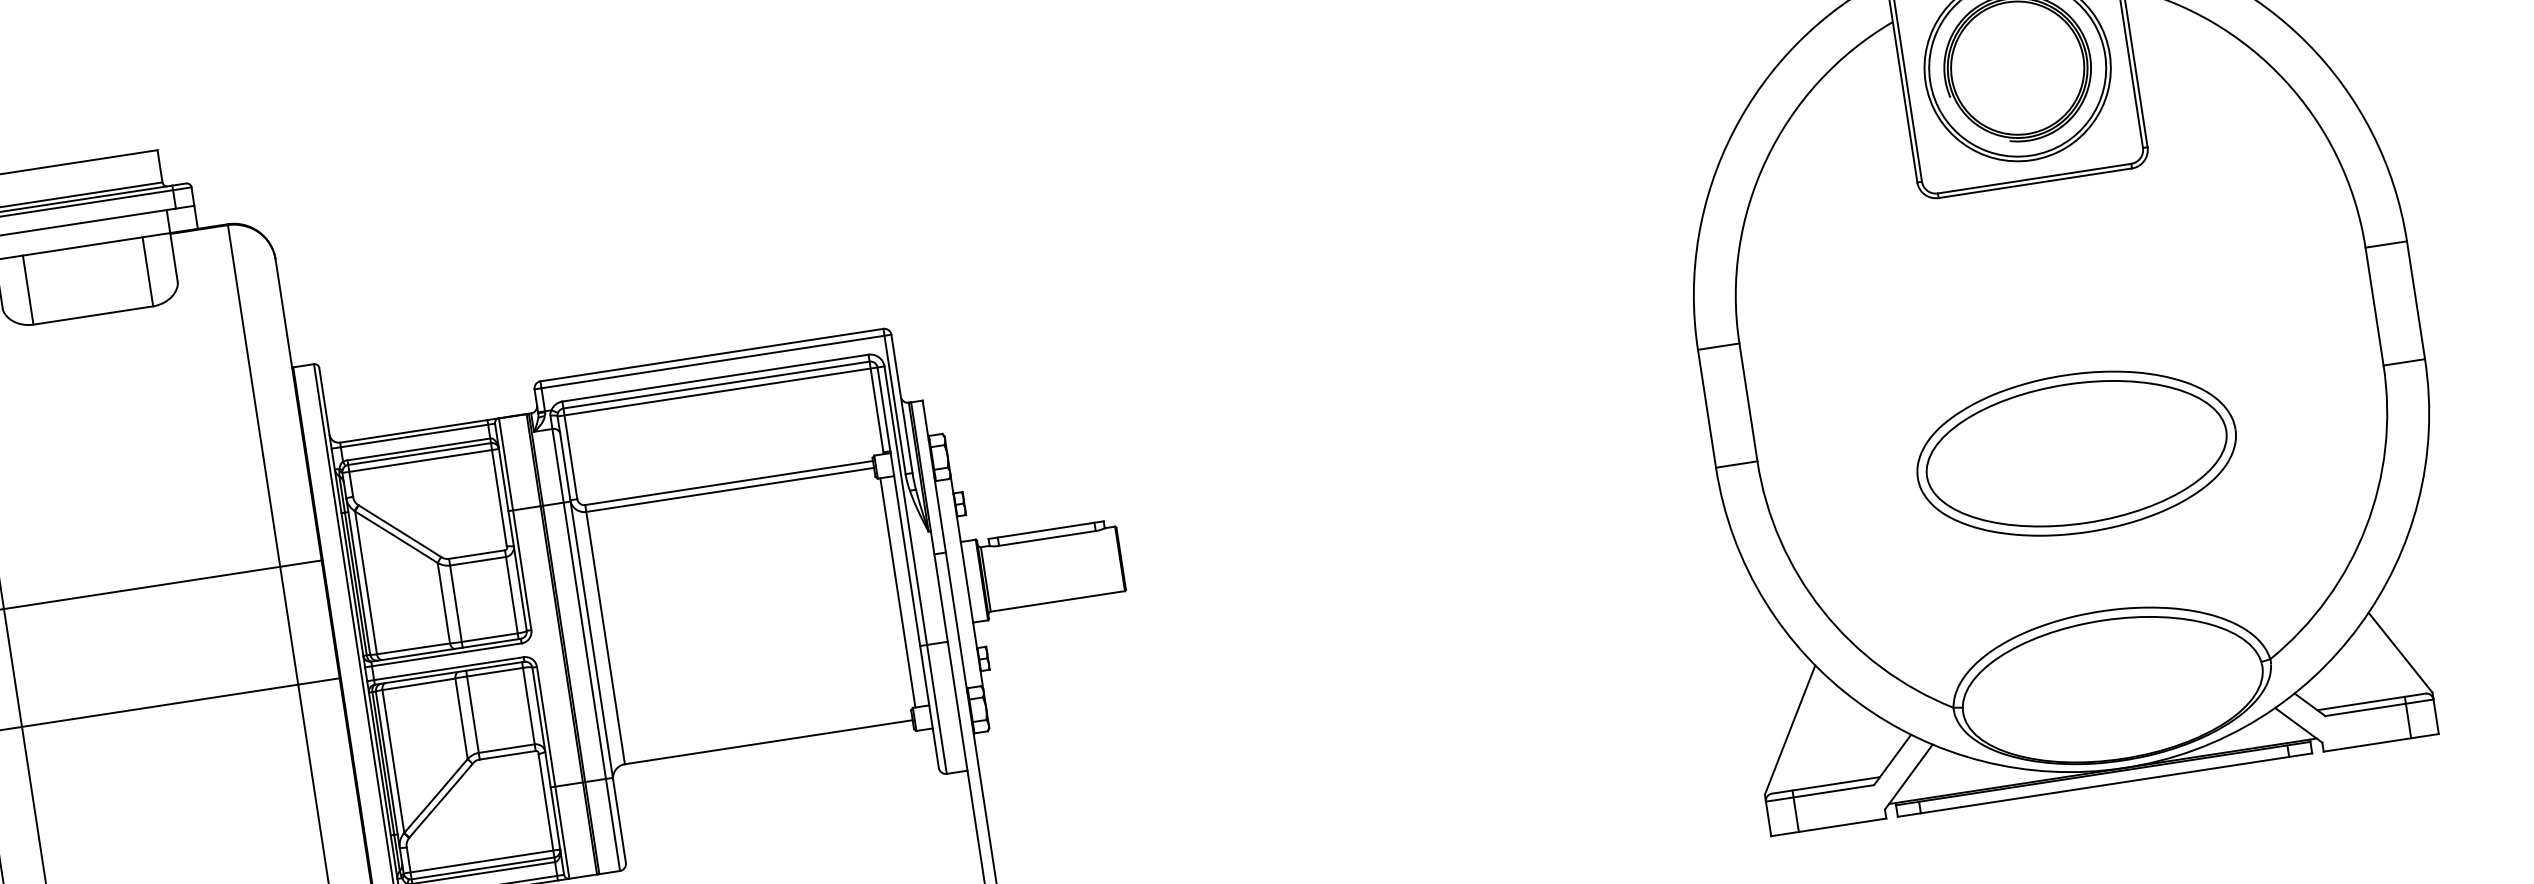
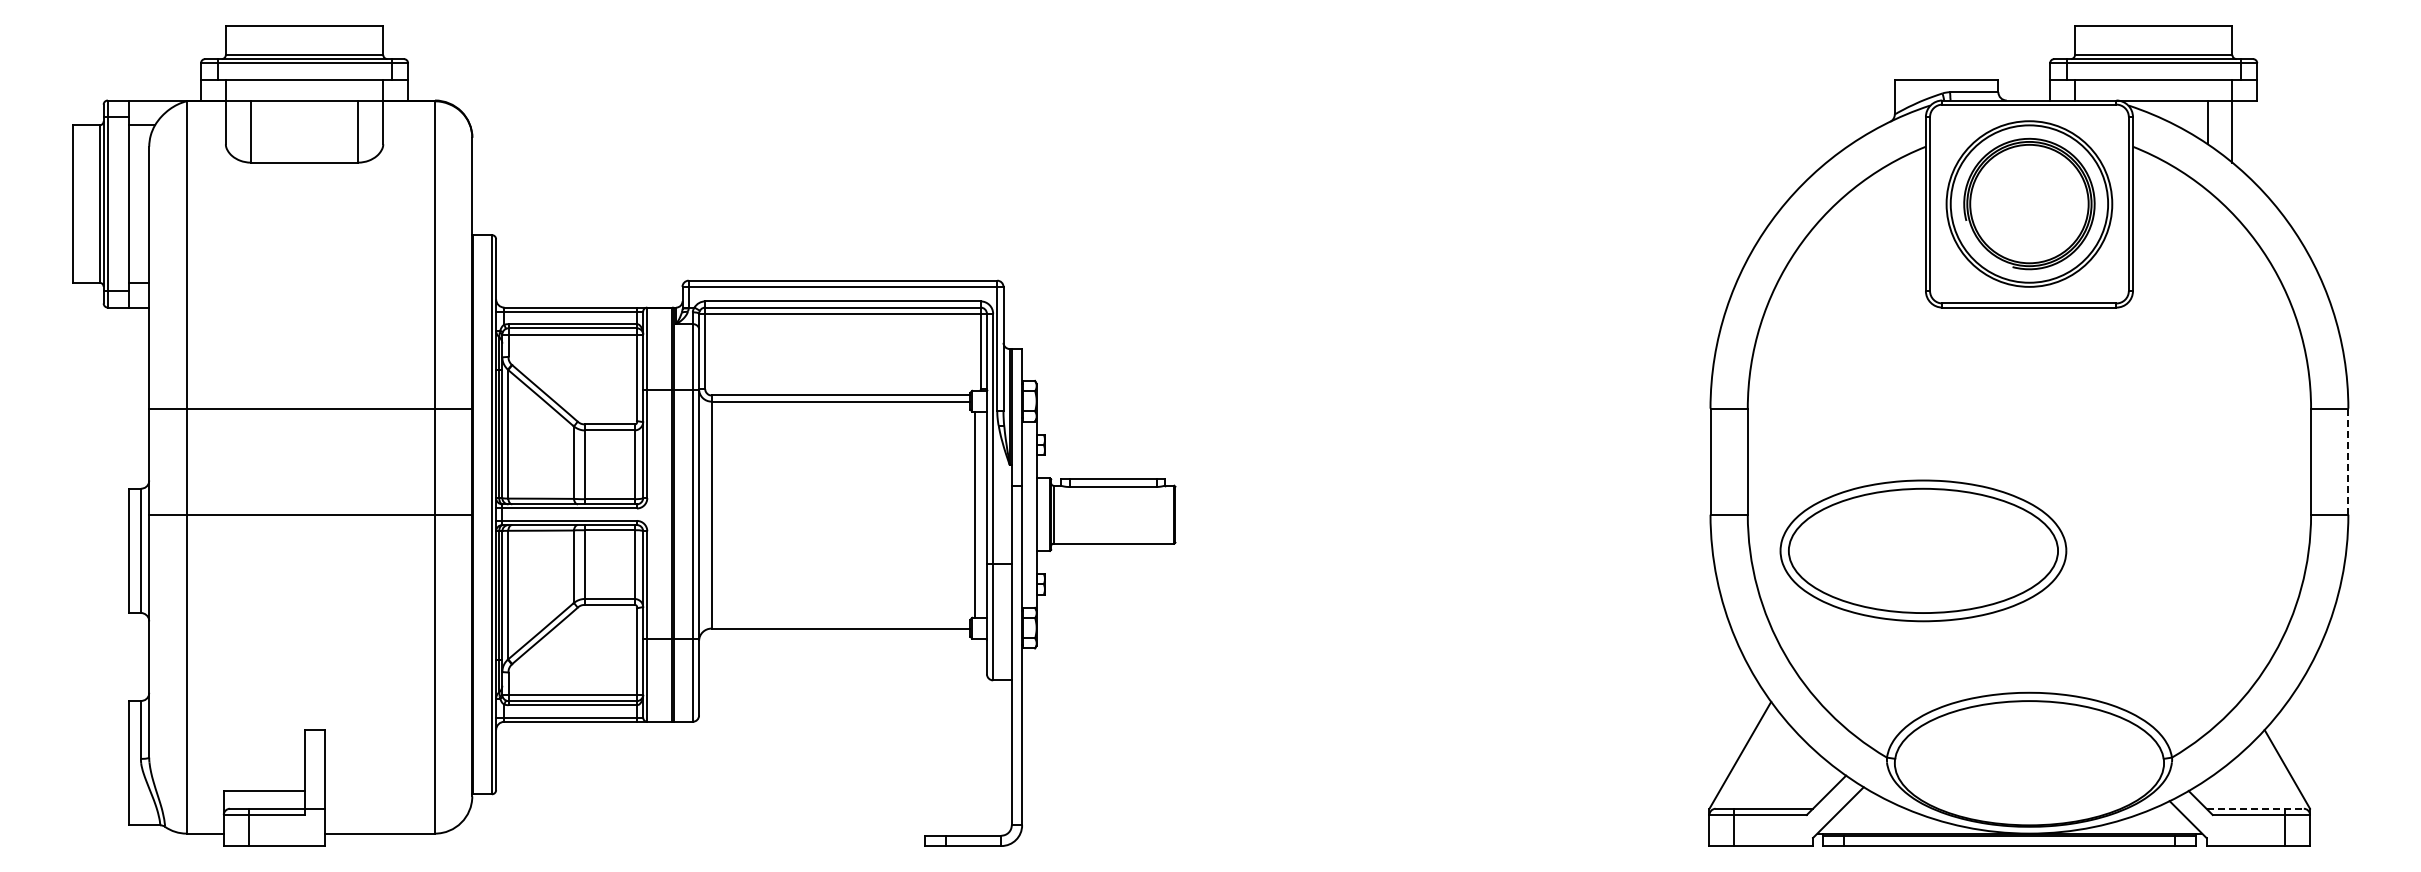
line: (2416, 300) -> (2348, 461), solid -> dashed
part: (2076, 453) -> (1923, 550), moved
line: (2371, 701) -> (2255, 808), solid -> dashed

